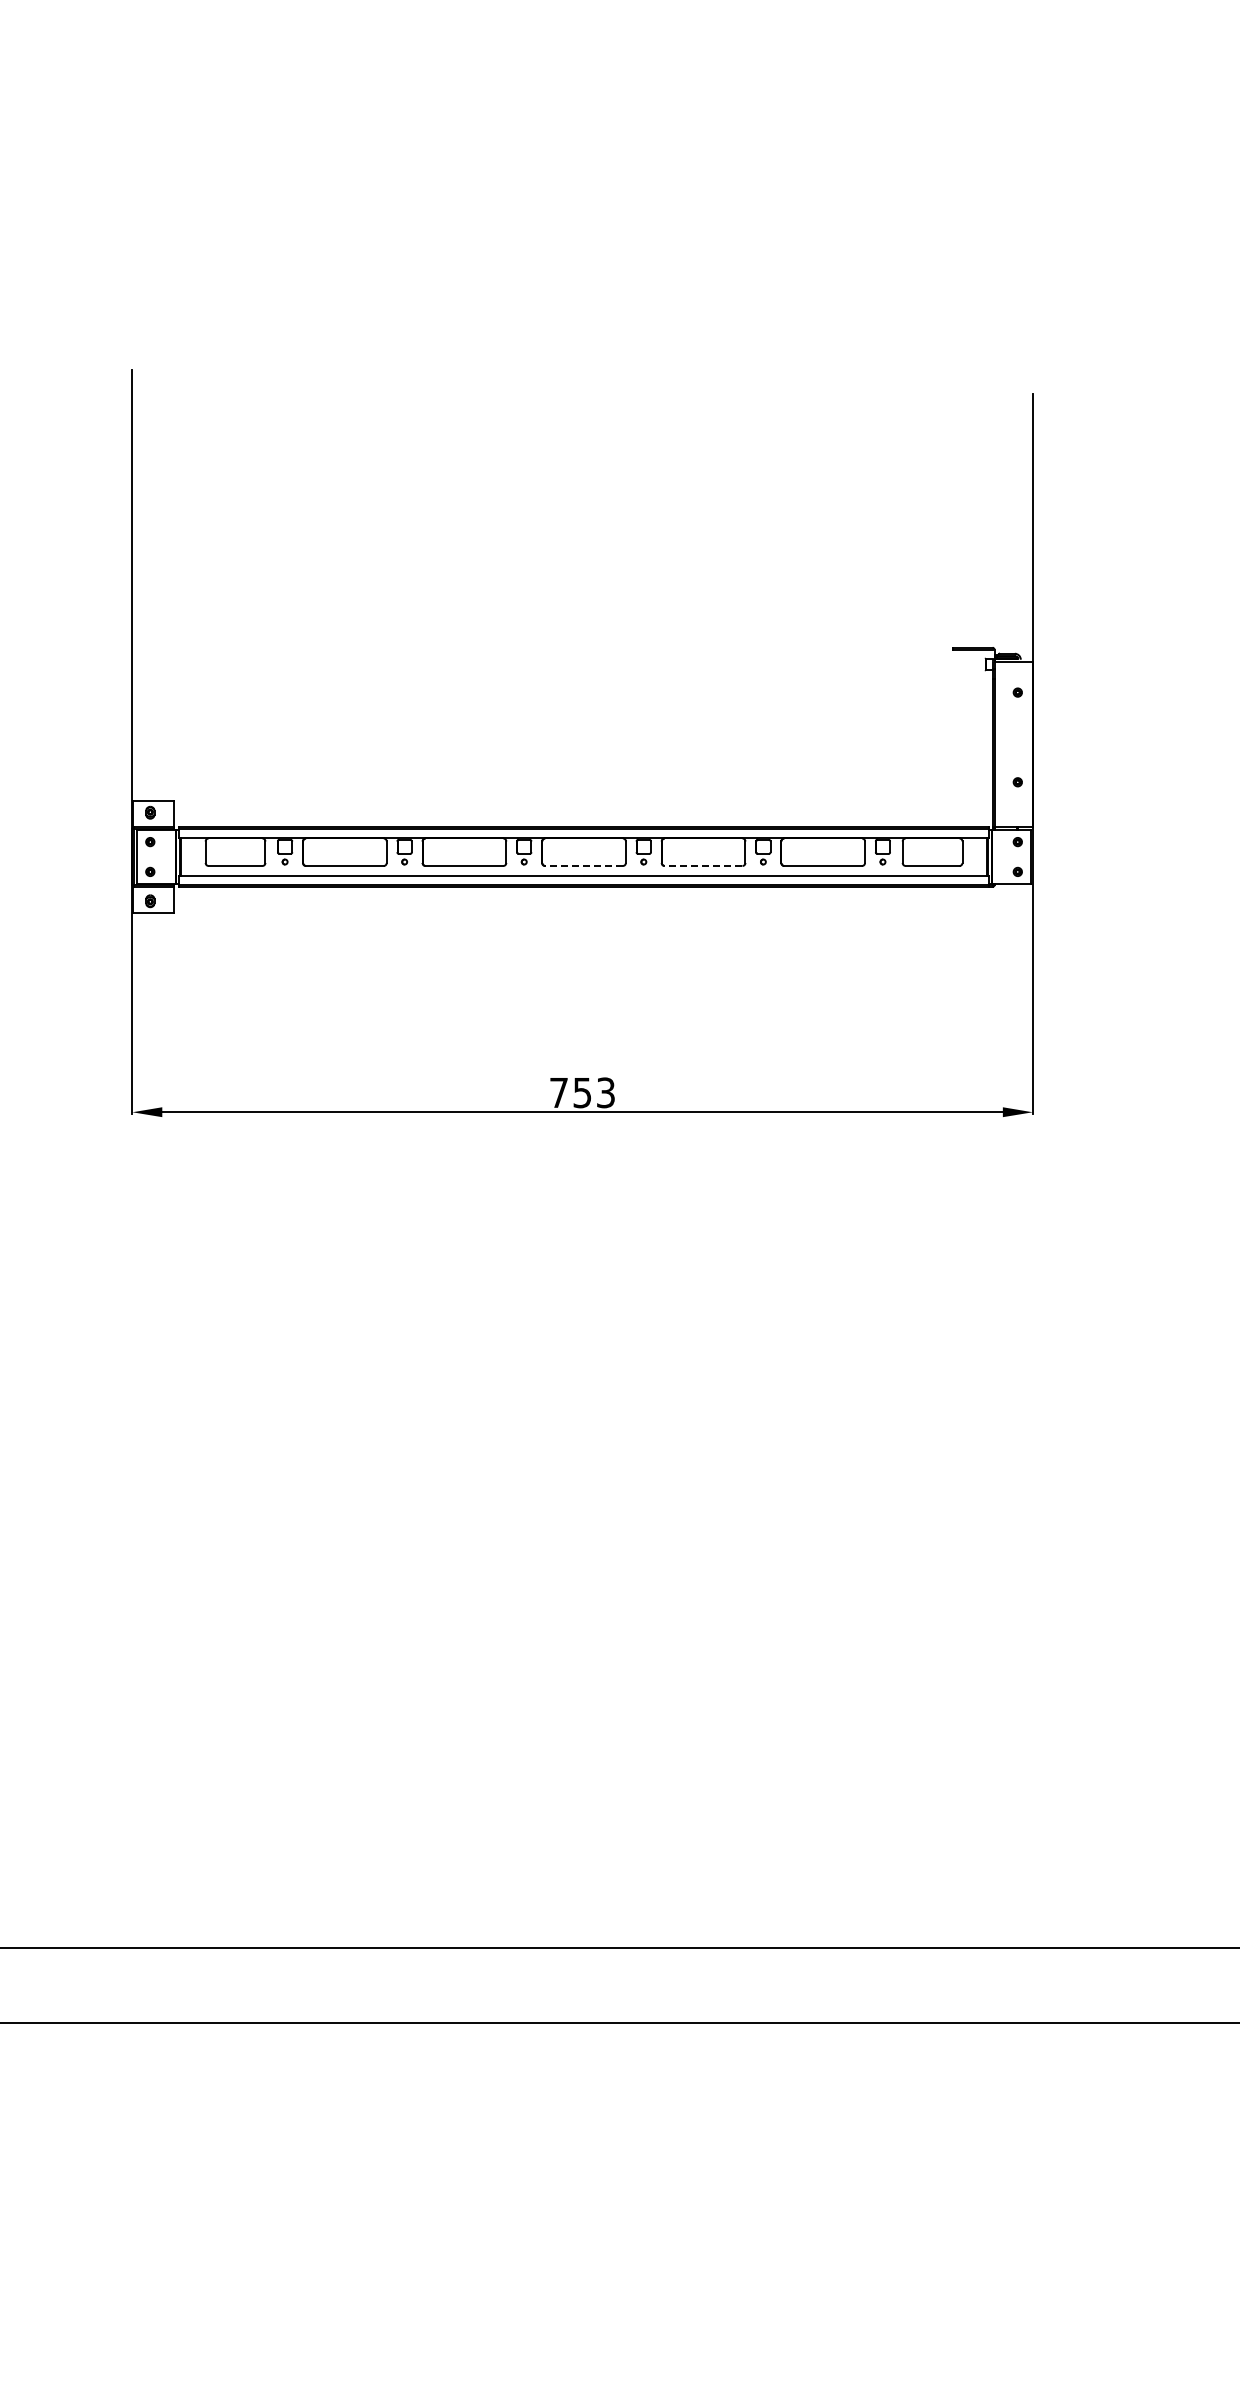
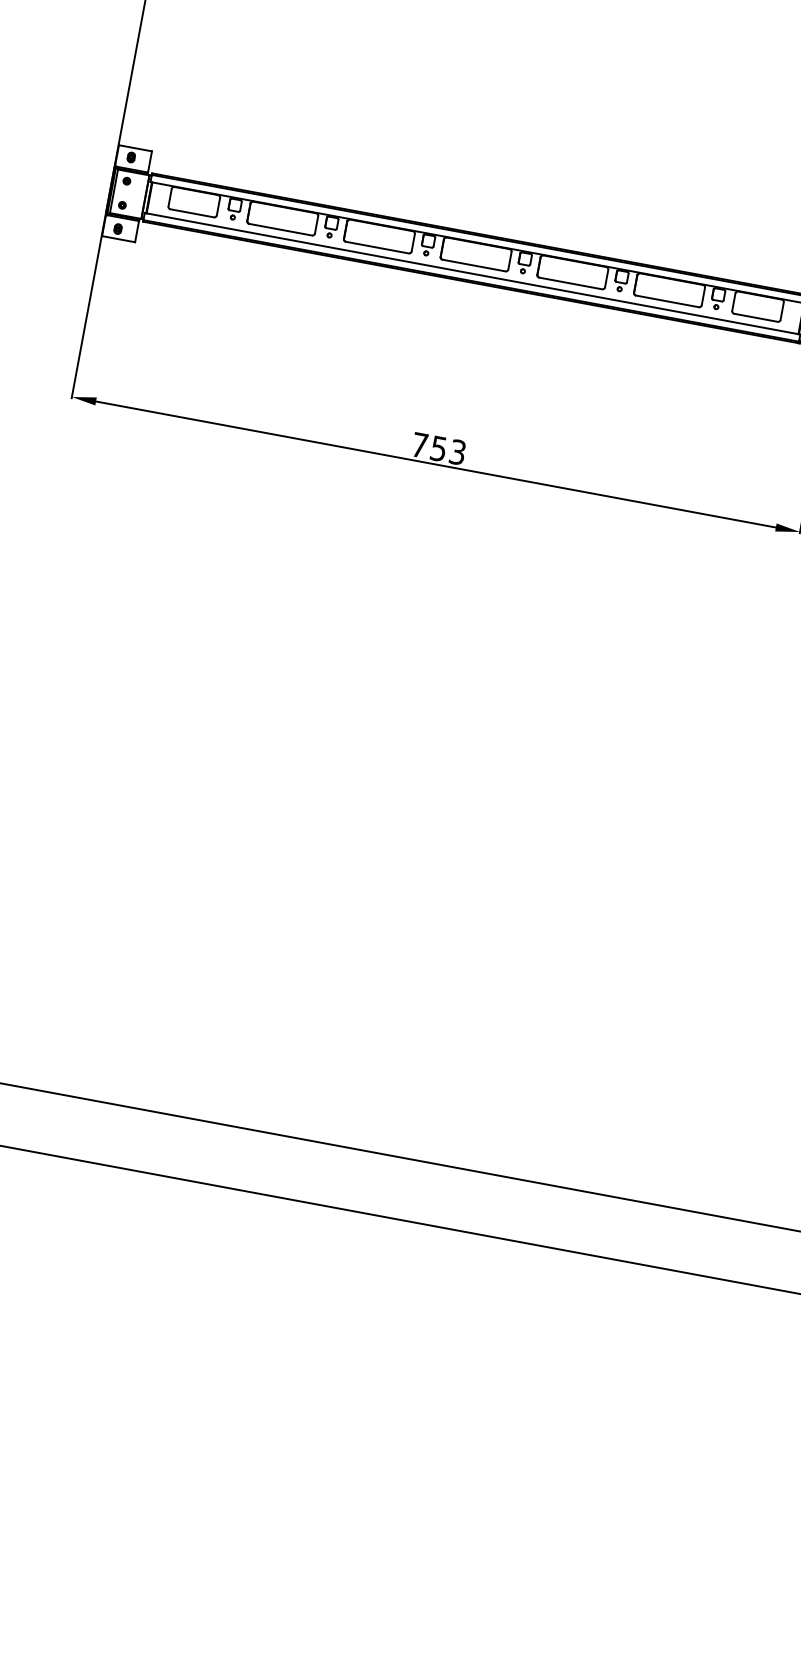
line: (584, 865) -> (474, 265), dashed -> solid
line: (703, 865) -> (570, 283), dashed -> solid

